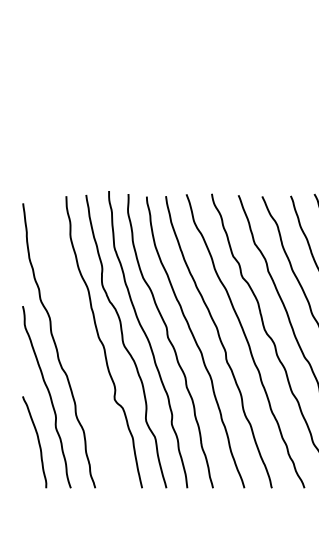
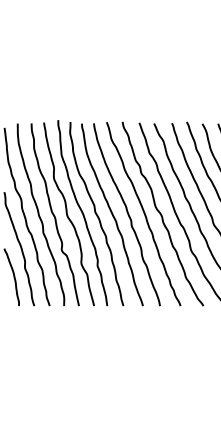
curve: (78, 341) -> (39, 214), added

